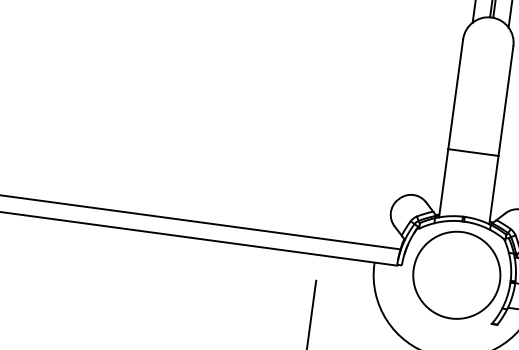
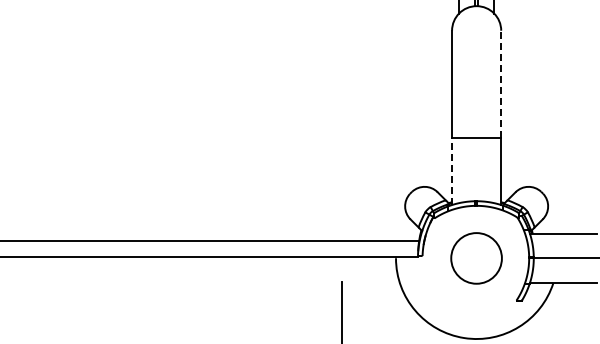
line: (506, 101) -> (501, 84), solid -> dashed
line: (444, 183) -> (452, 171), solid -> dashed
circle: (456, 275) -> (476, 258), size x0.6

